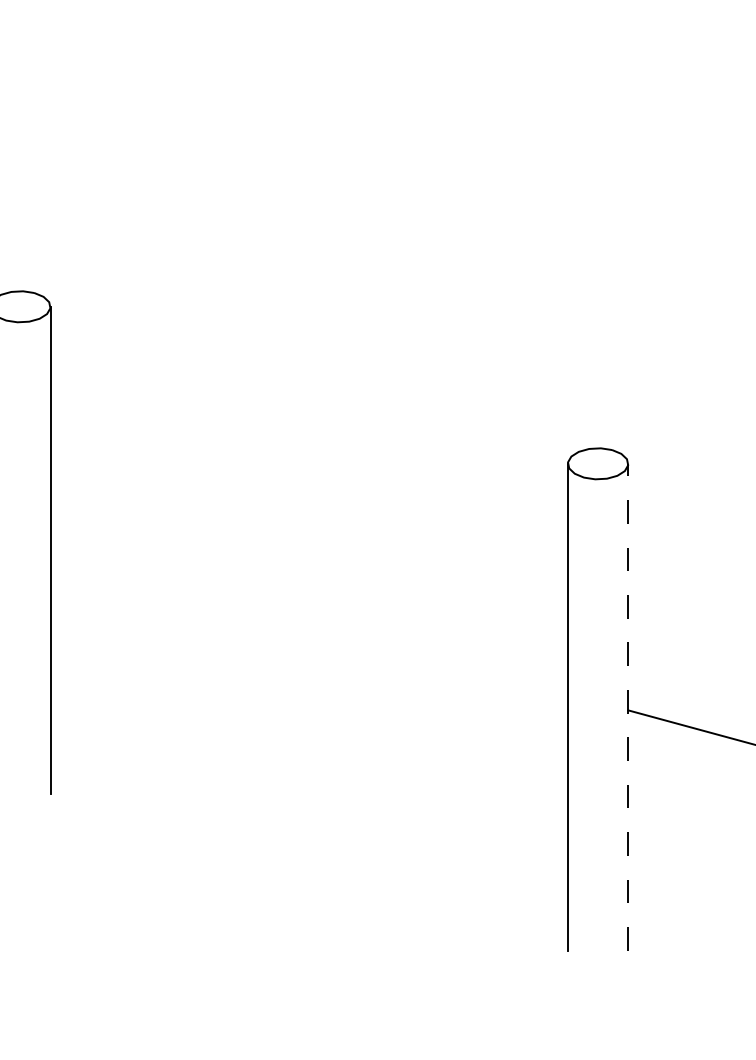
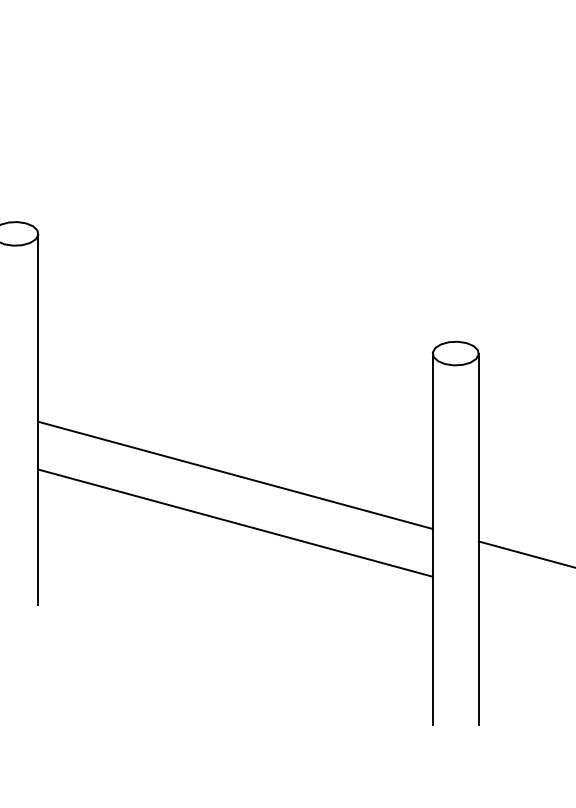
line: (308, 623) -> (235, 475), added
line: (308, 686) -> (235, 523), added
line: (628, 706) -> (478, 538), dashed -> solid

